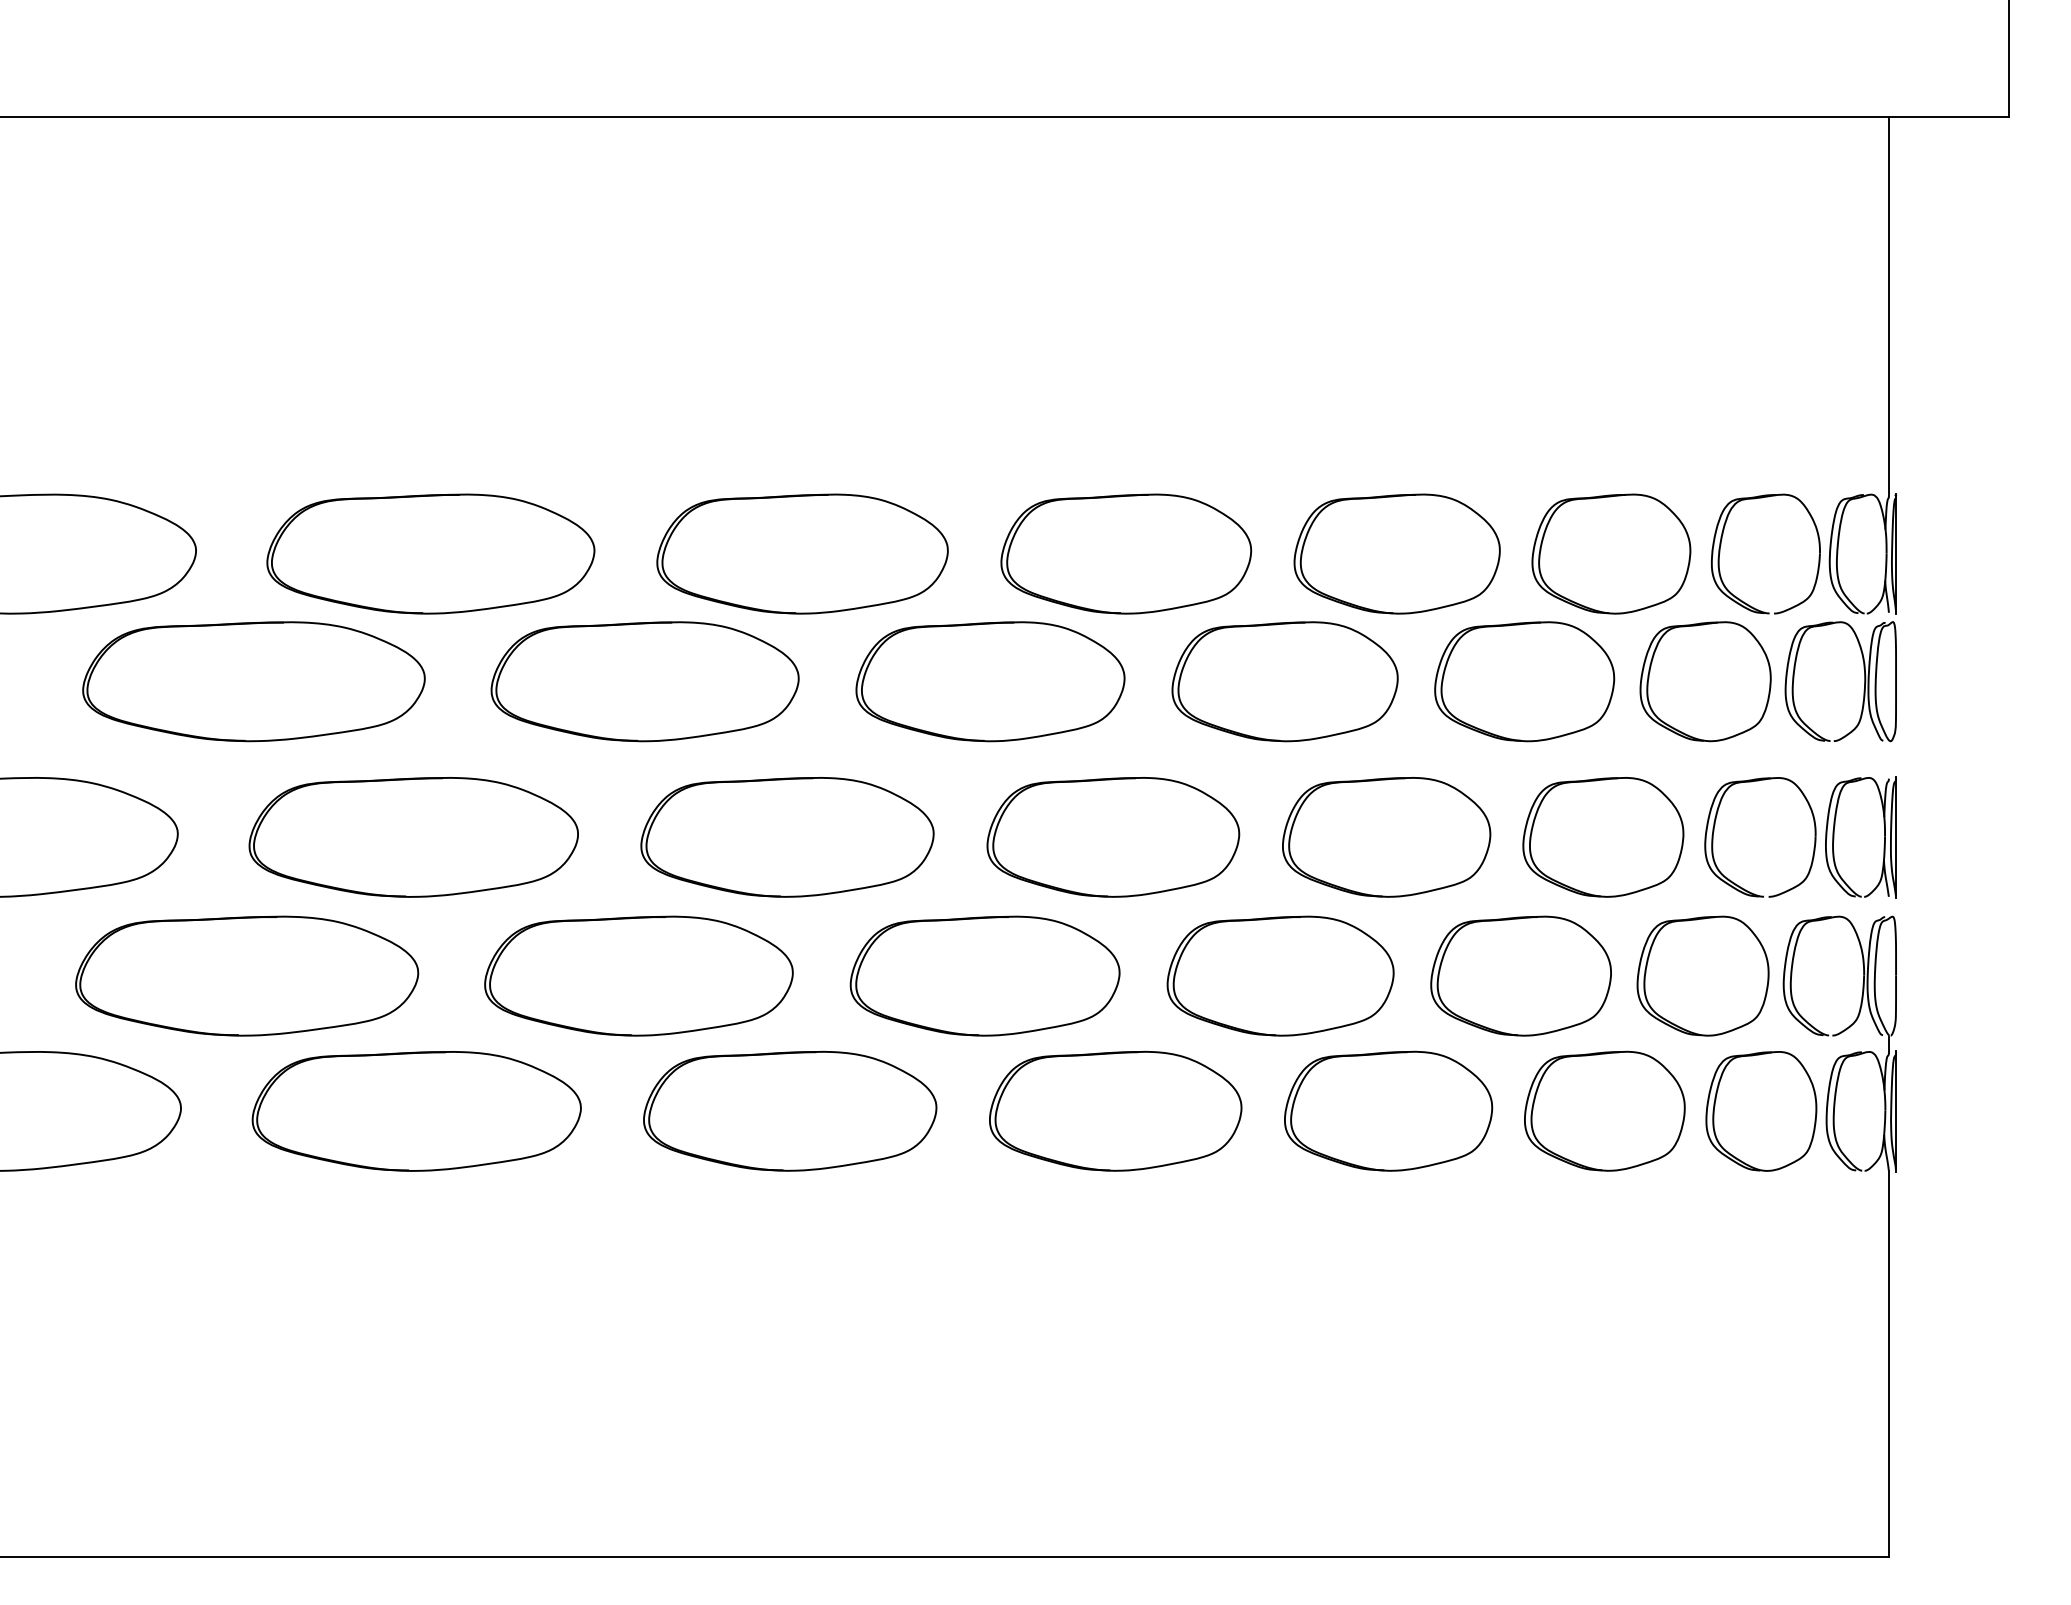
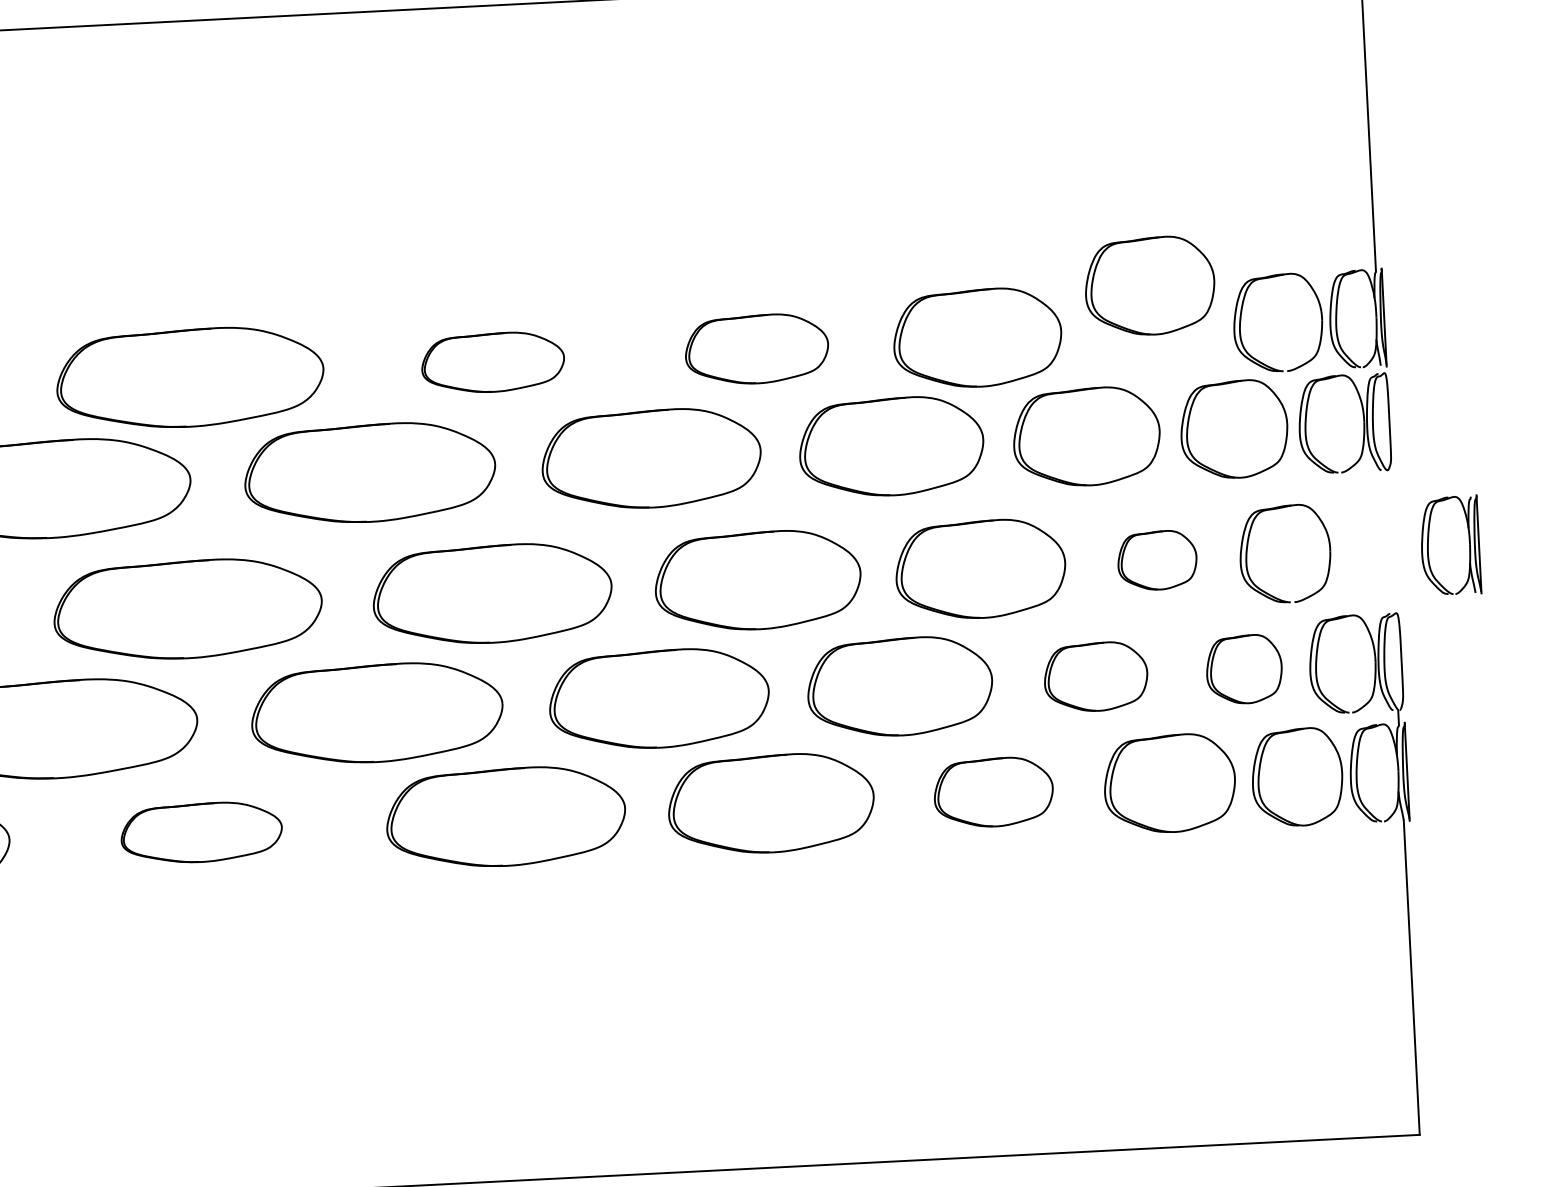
part: (802, 553) -> (493, 362), size x0.6
part: (1126, 553) -> (757, 348), size x0.7
part: (1611, 553) -> (1150, 285), moved
part: (1603, 837) -> (1157, 560), size x0.6
part: (1884, 837) -> (1469, 544), moved
part: (1520, 975) -> (1095, 676), size x0.7
part: (1702, 975) -> (1243, 668), size x0.7
part: (1388, 1110) -> (993, 791), size x0.7
part: (416, 1111) -> (201, 832), size x0.6

